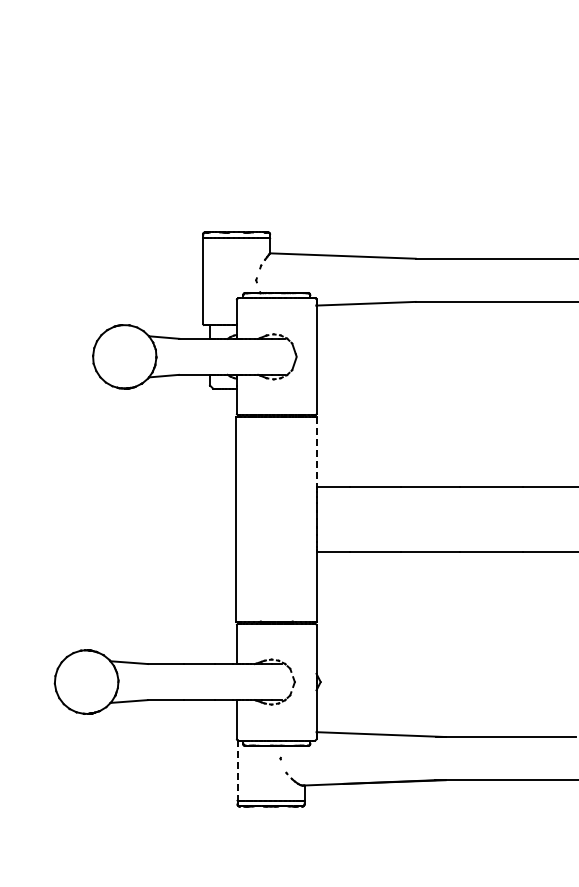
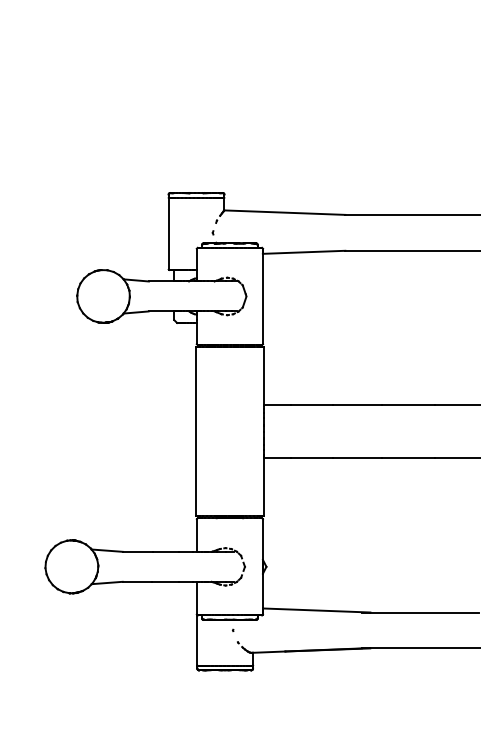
line: (317, 452) -> (263, 375), dashed -> solid
line: (237, 770) -> (197, 640), dashed -> solid

